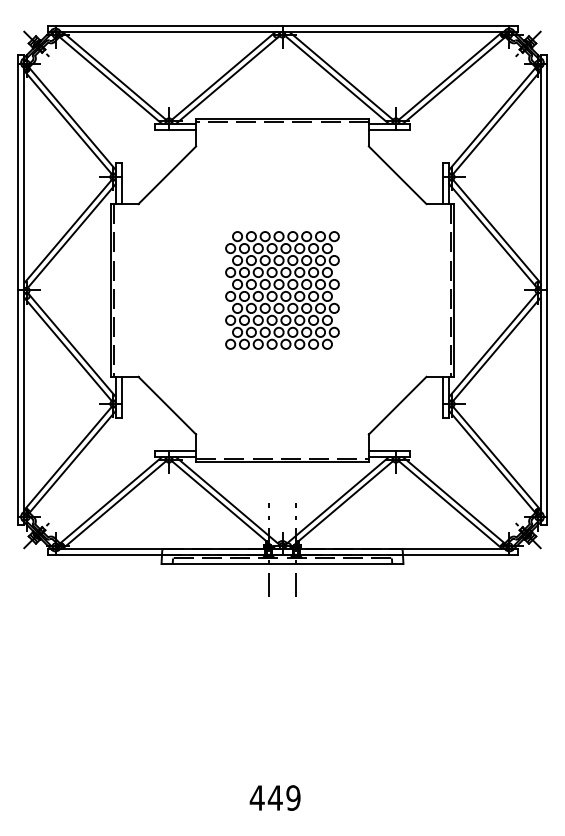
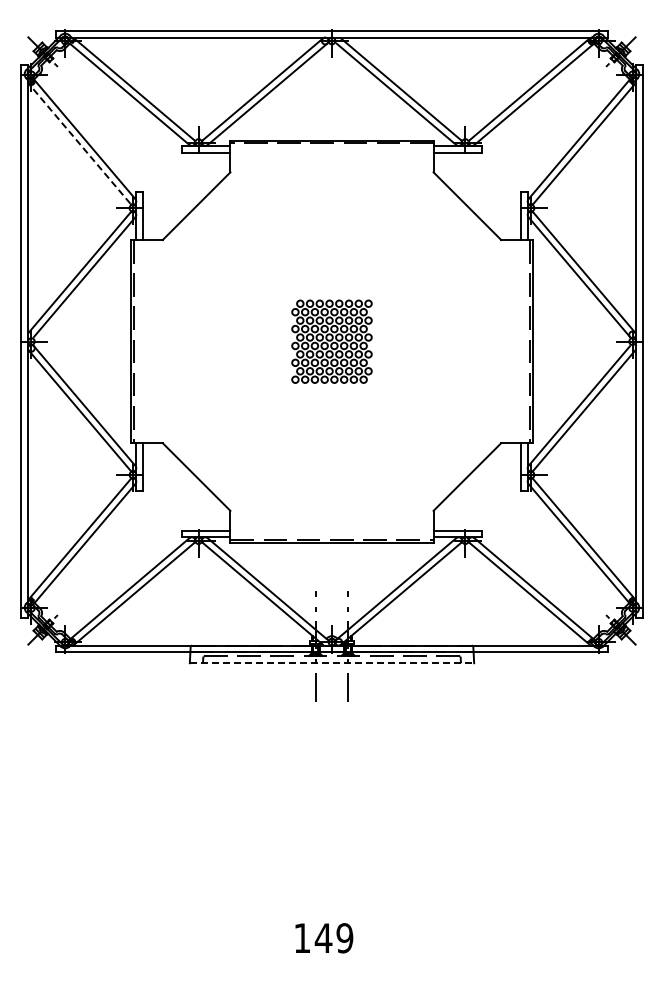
line: (67, 121) -> (79, 143), solid -> dashed
part: (282, 290) -> (331, 341), size x0.6
line: (282, 564) -> (332, 663), solid -> dashed
text: (257, 797) -> (302, 937), 449 -> 149

